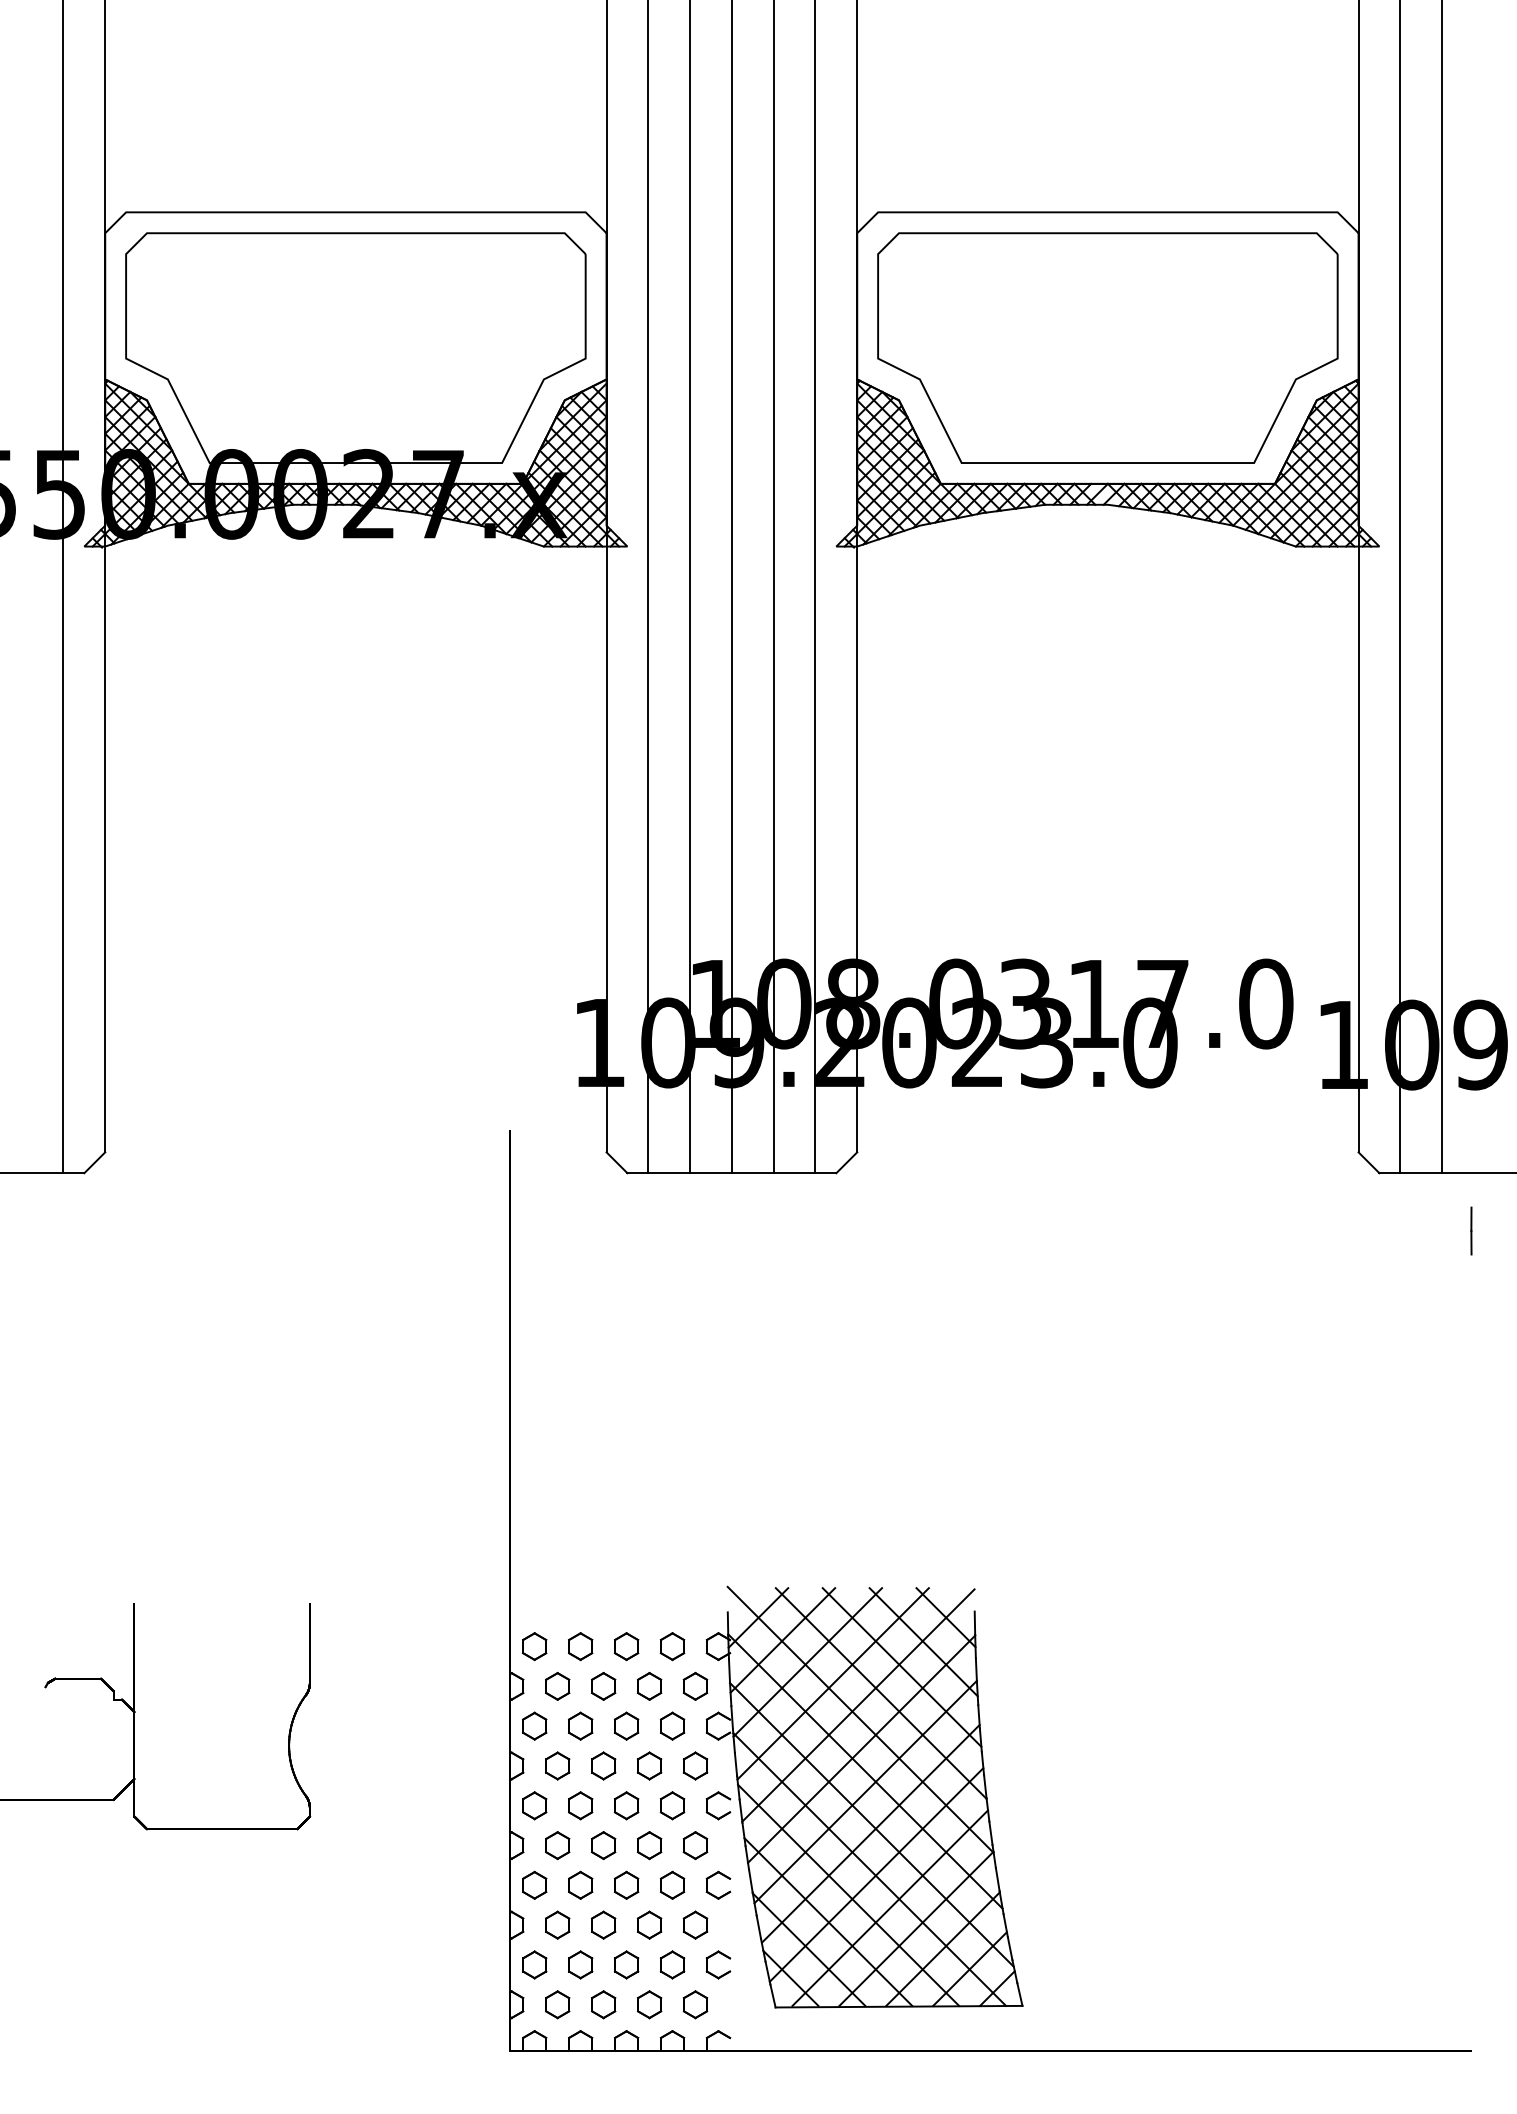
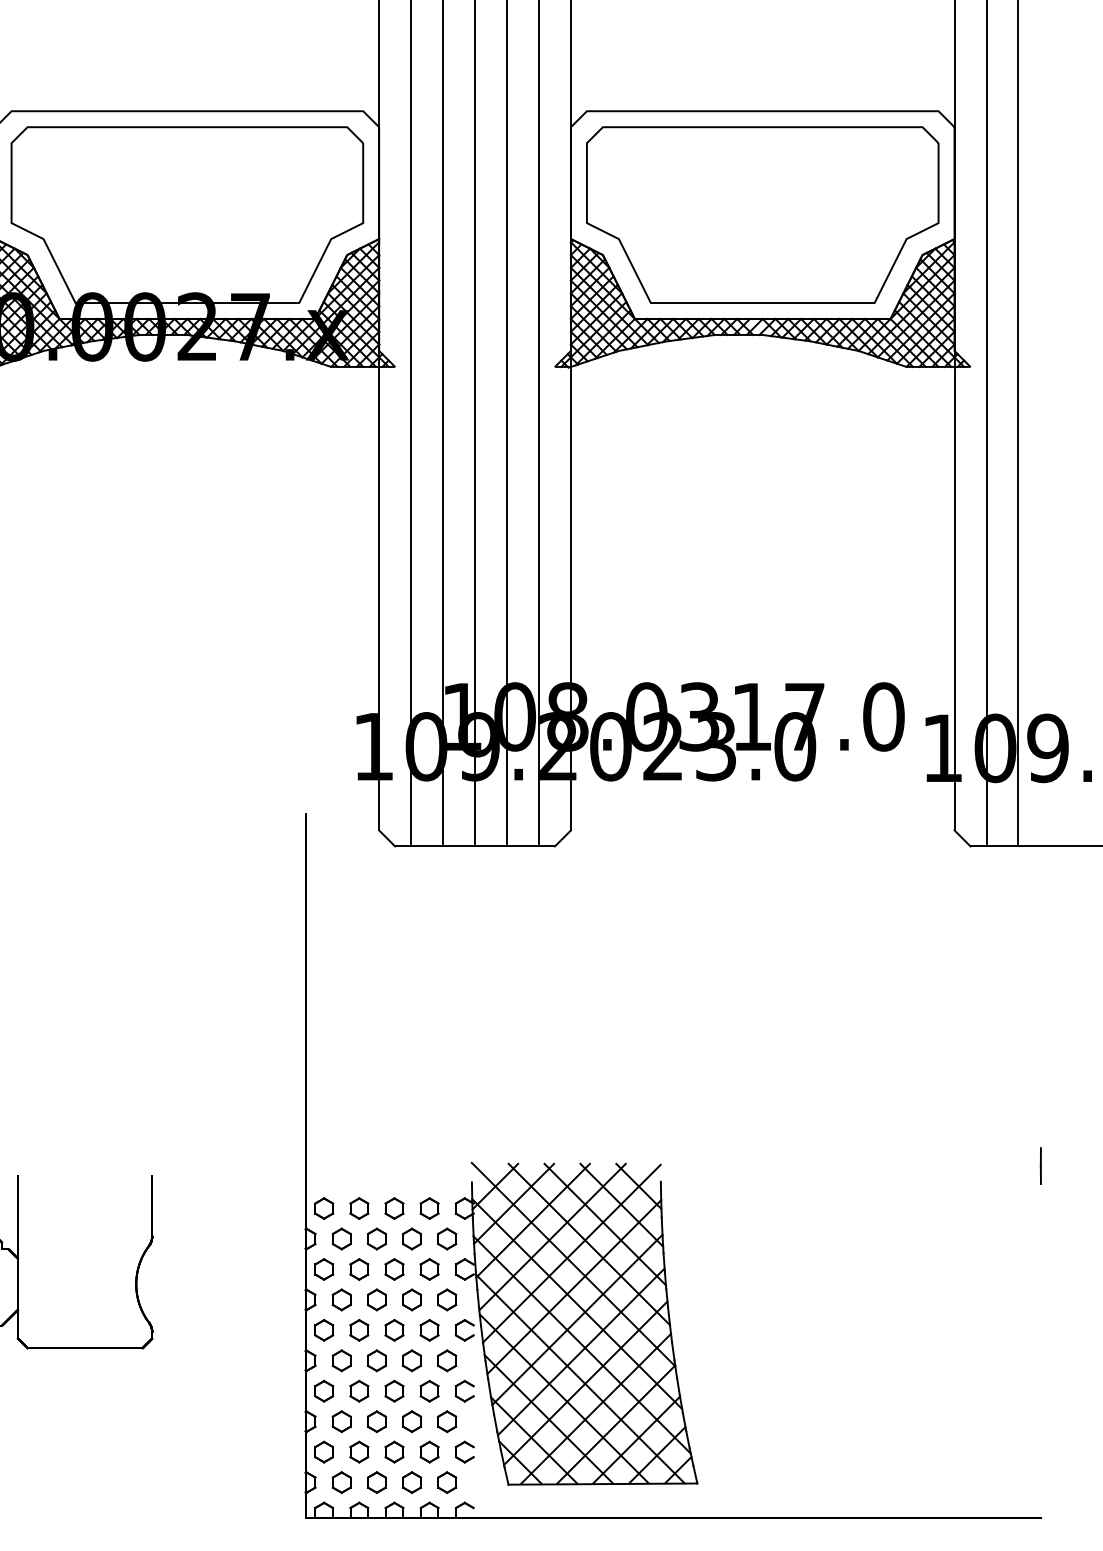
line: (1471, 1230) -> (1040, 1165), moved

